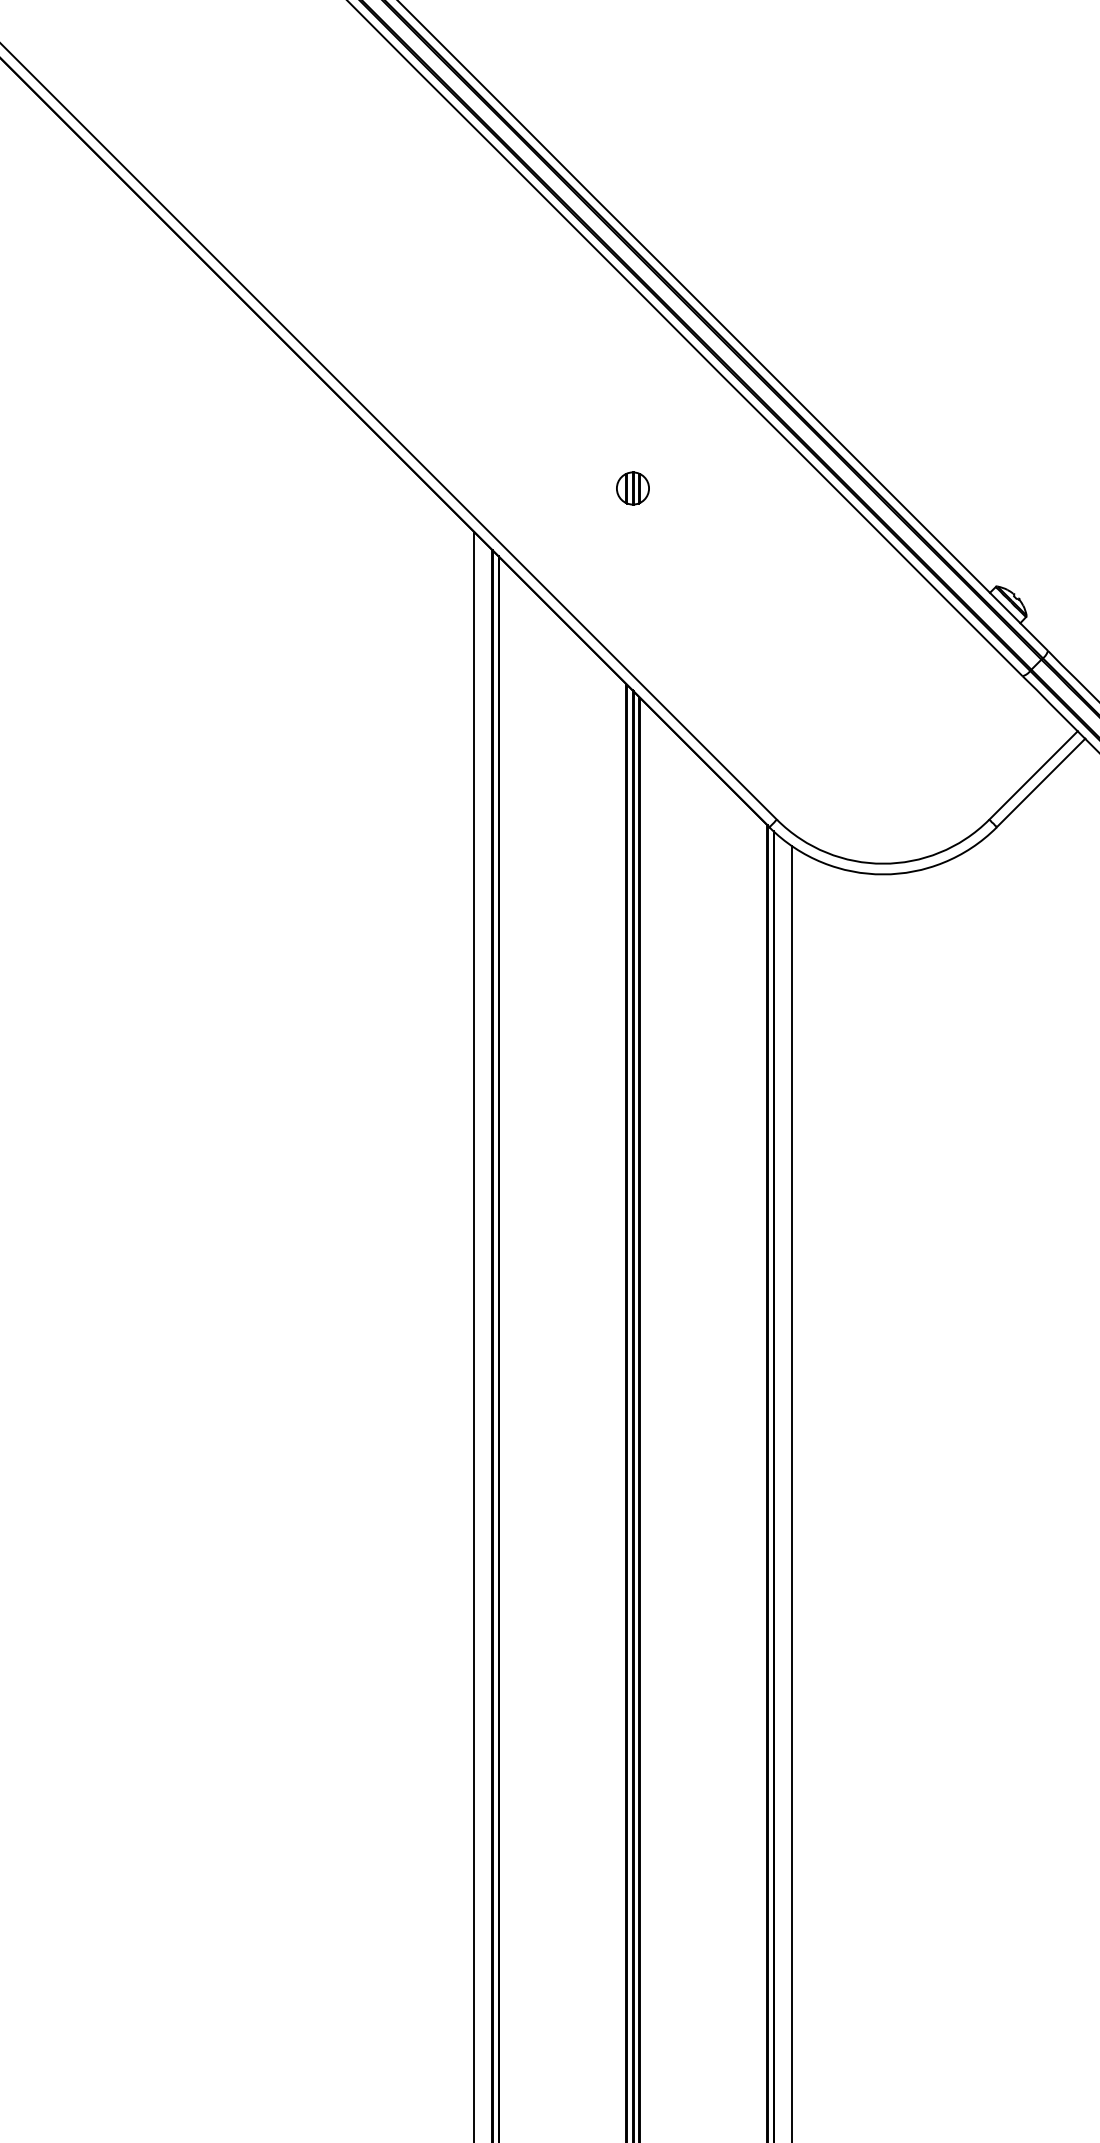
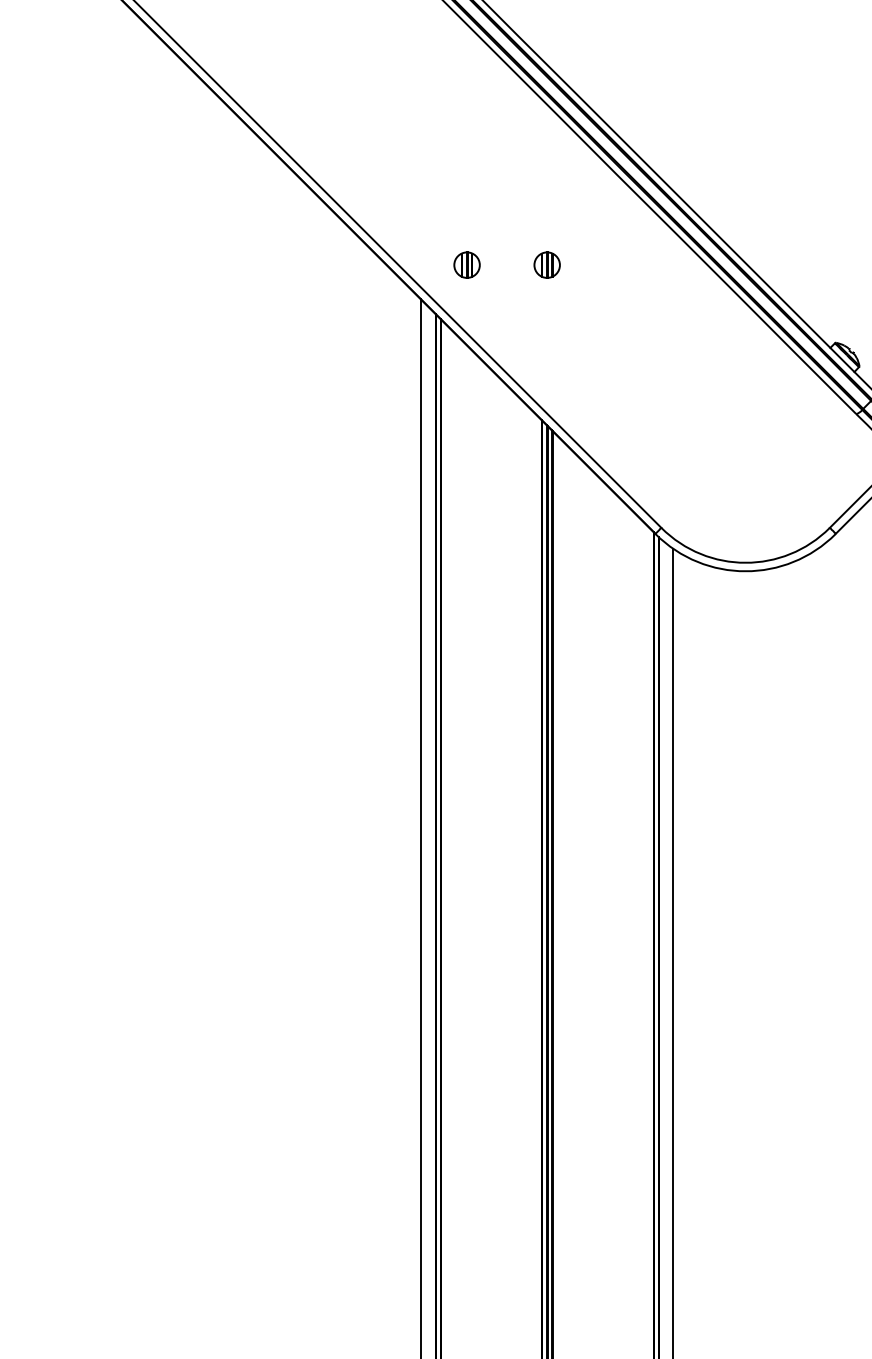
part: (531, 488) -> (466, 265), added

